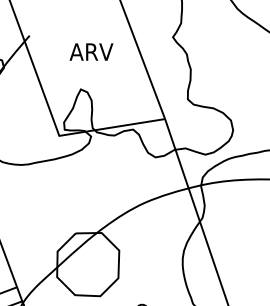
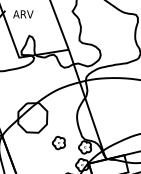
text: (91, 52) -> (23, 14), moved

